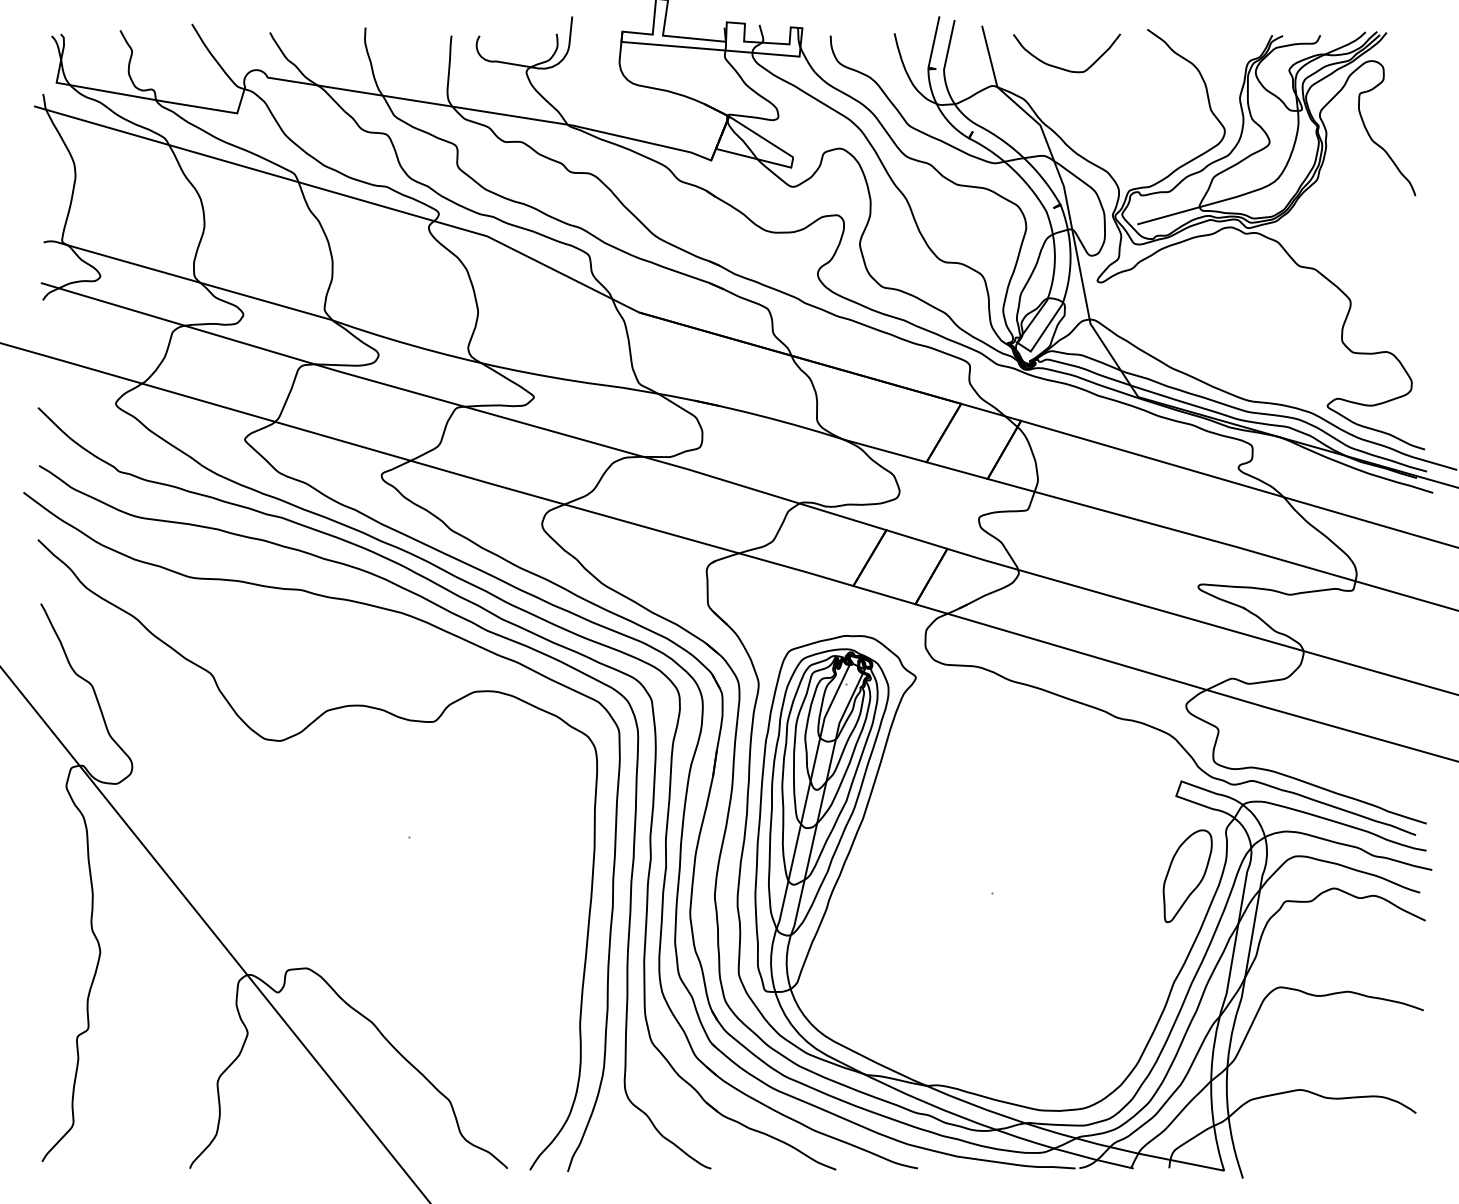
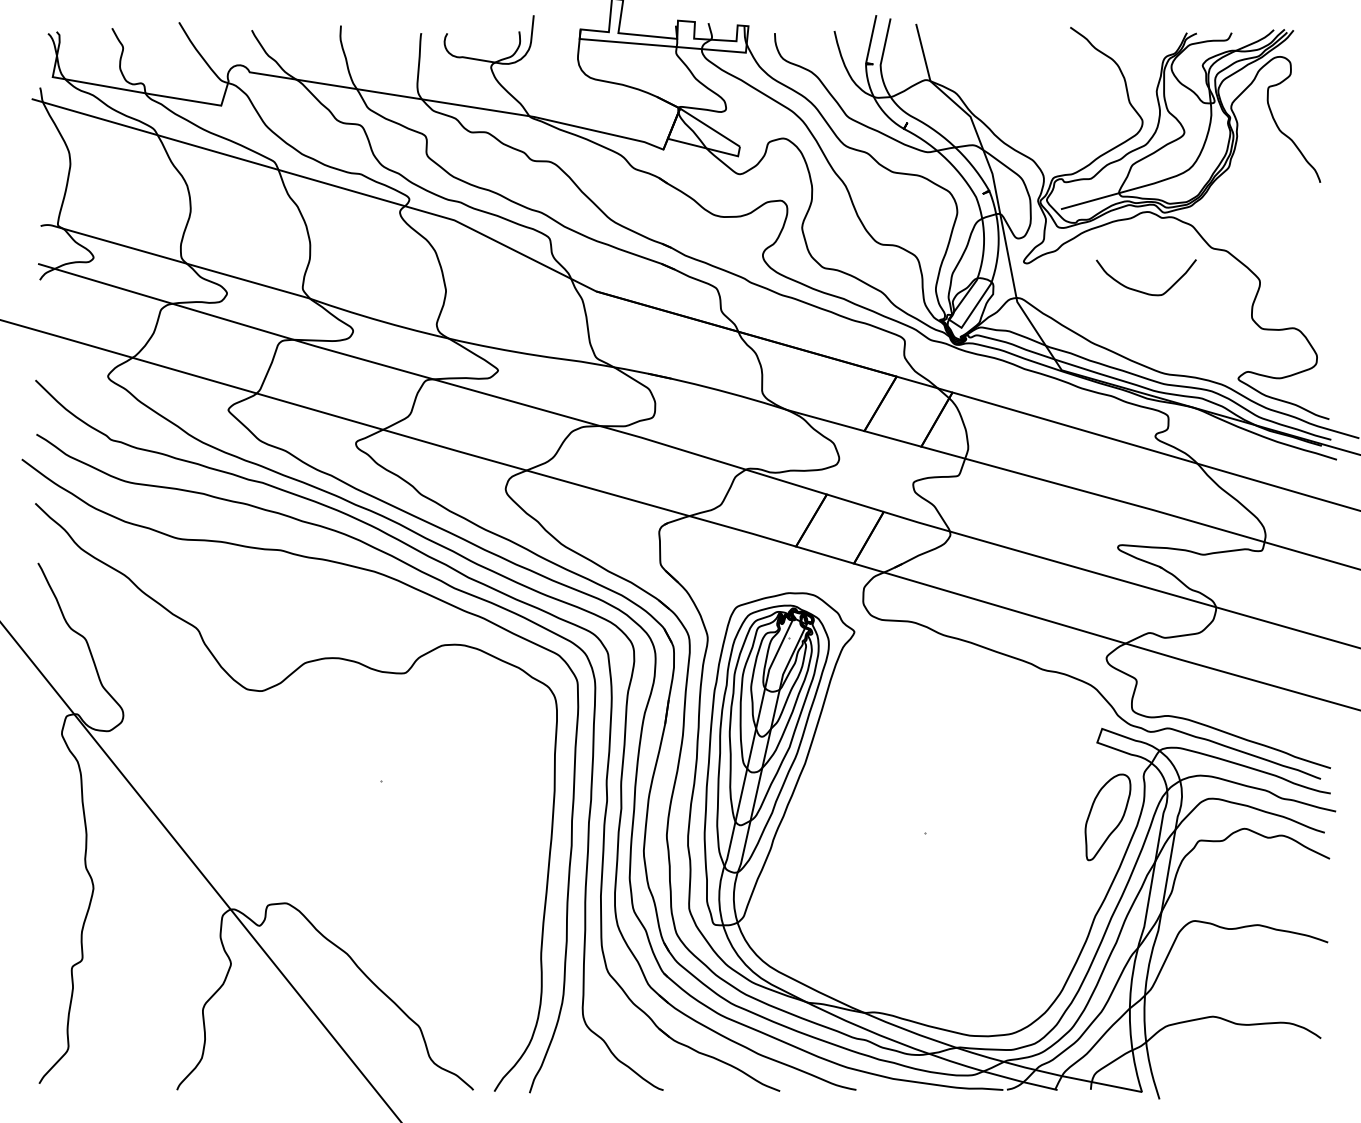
curve: (1060, 67) -> (1140, 290), moved

